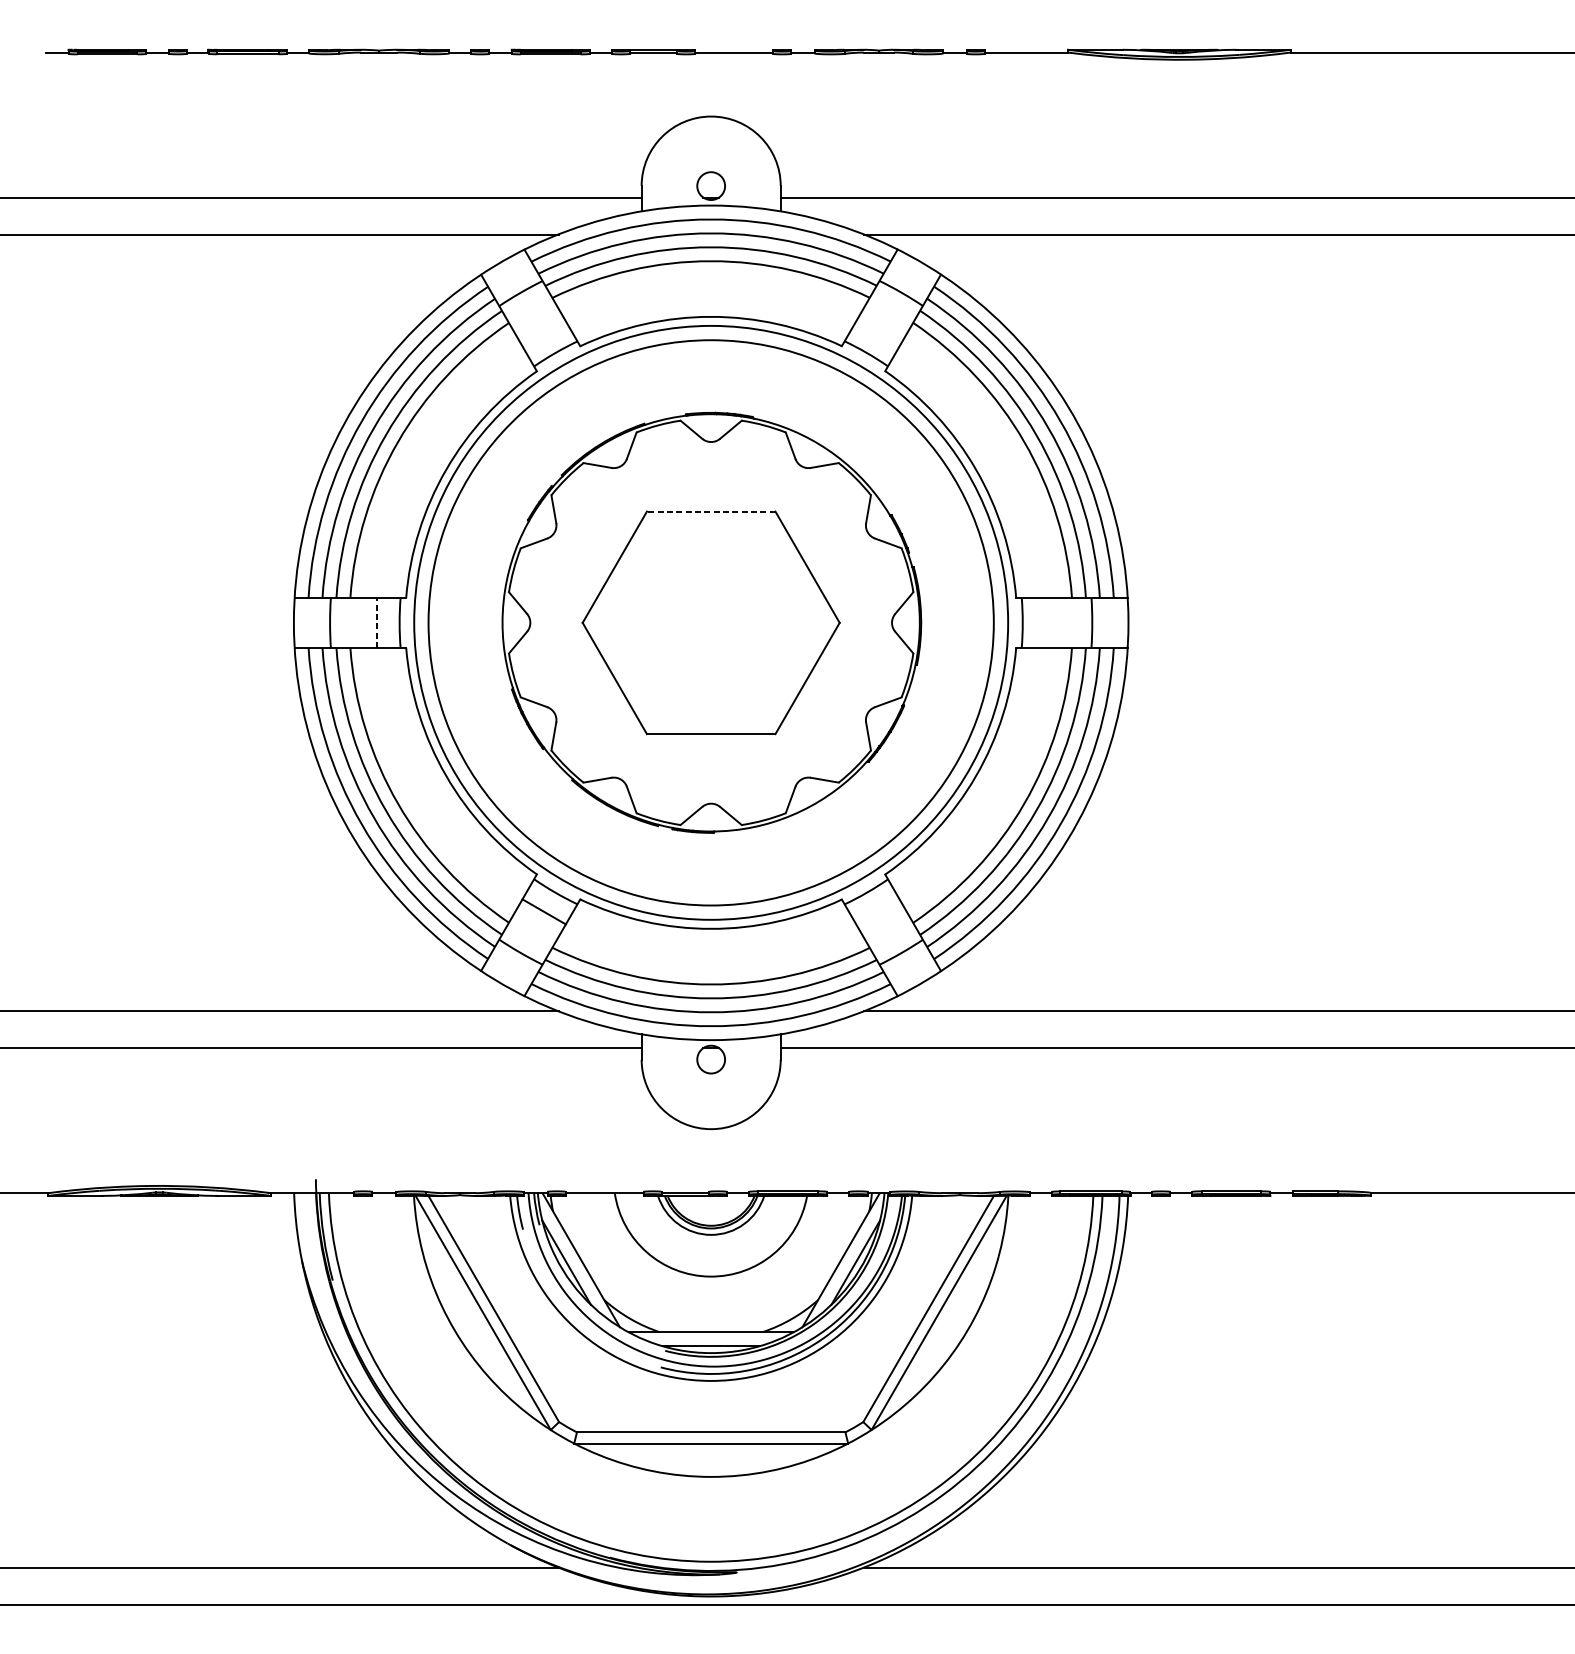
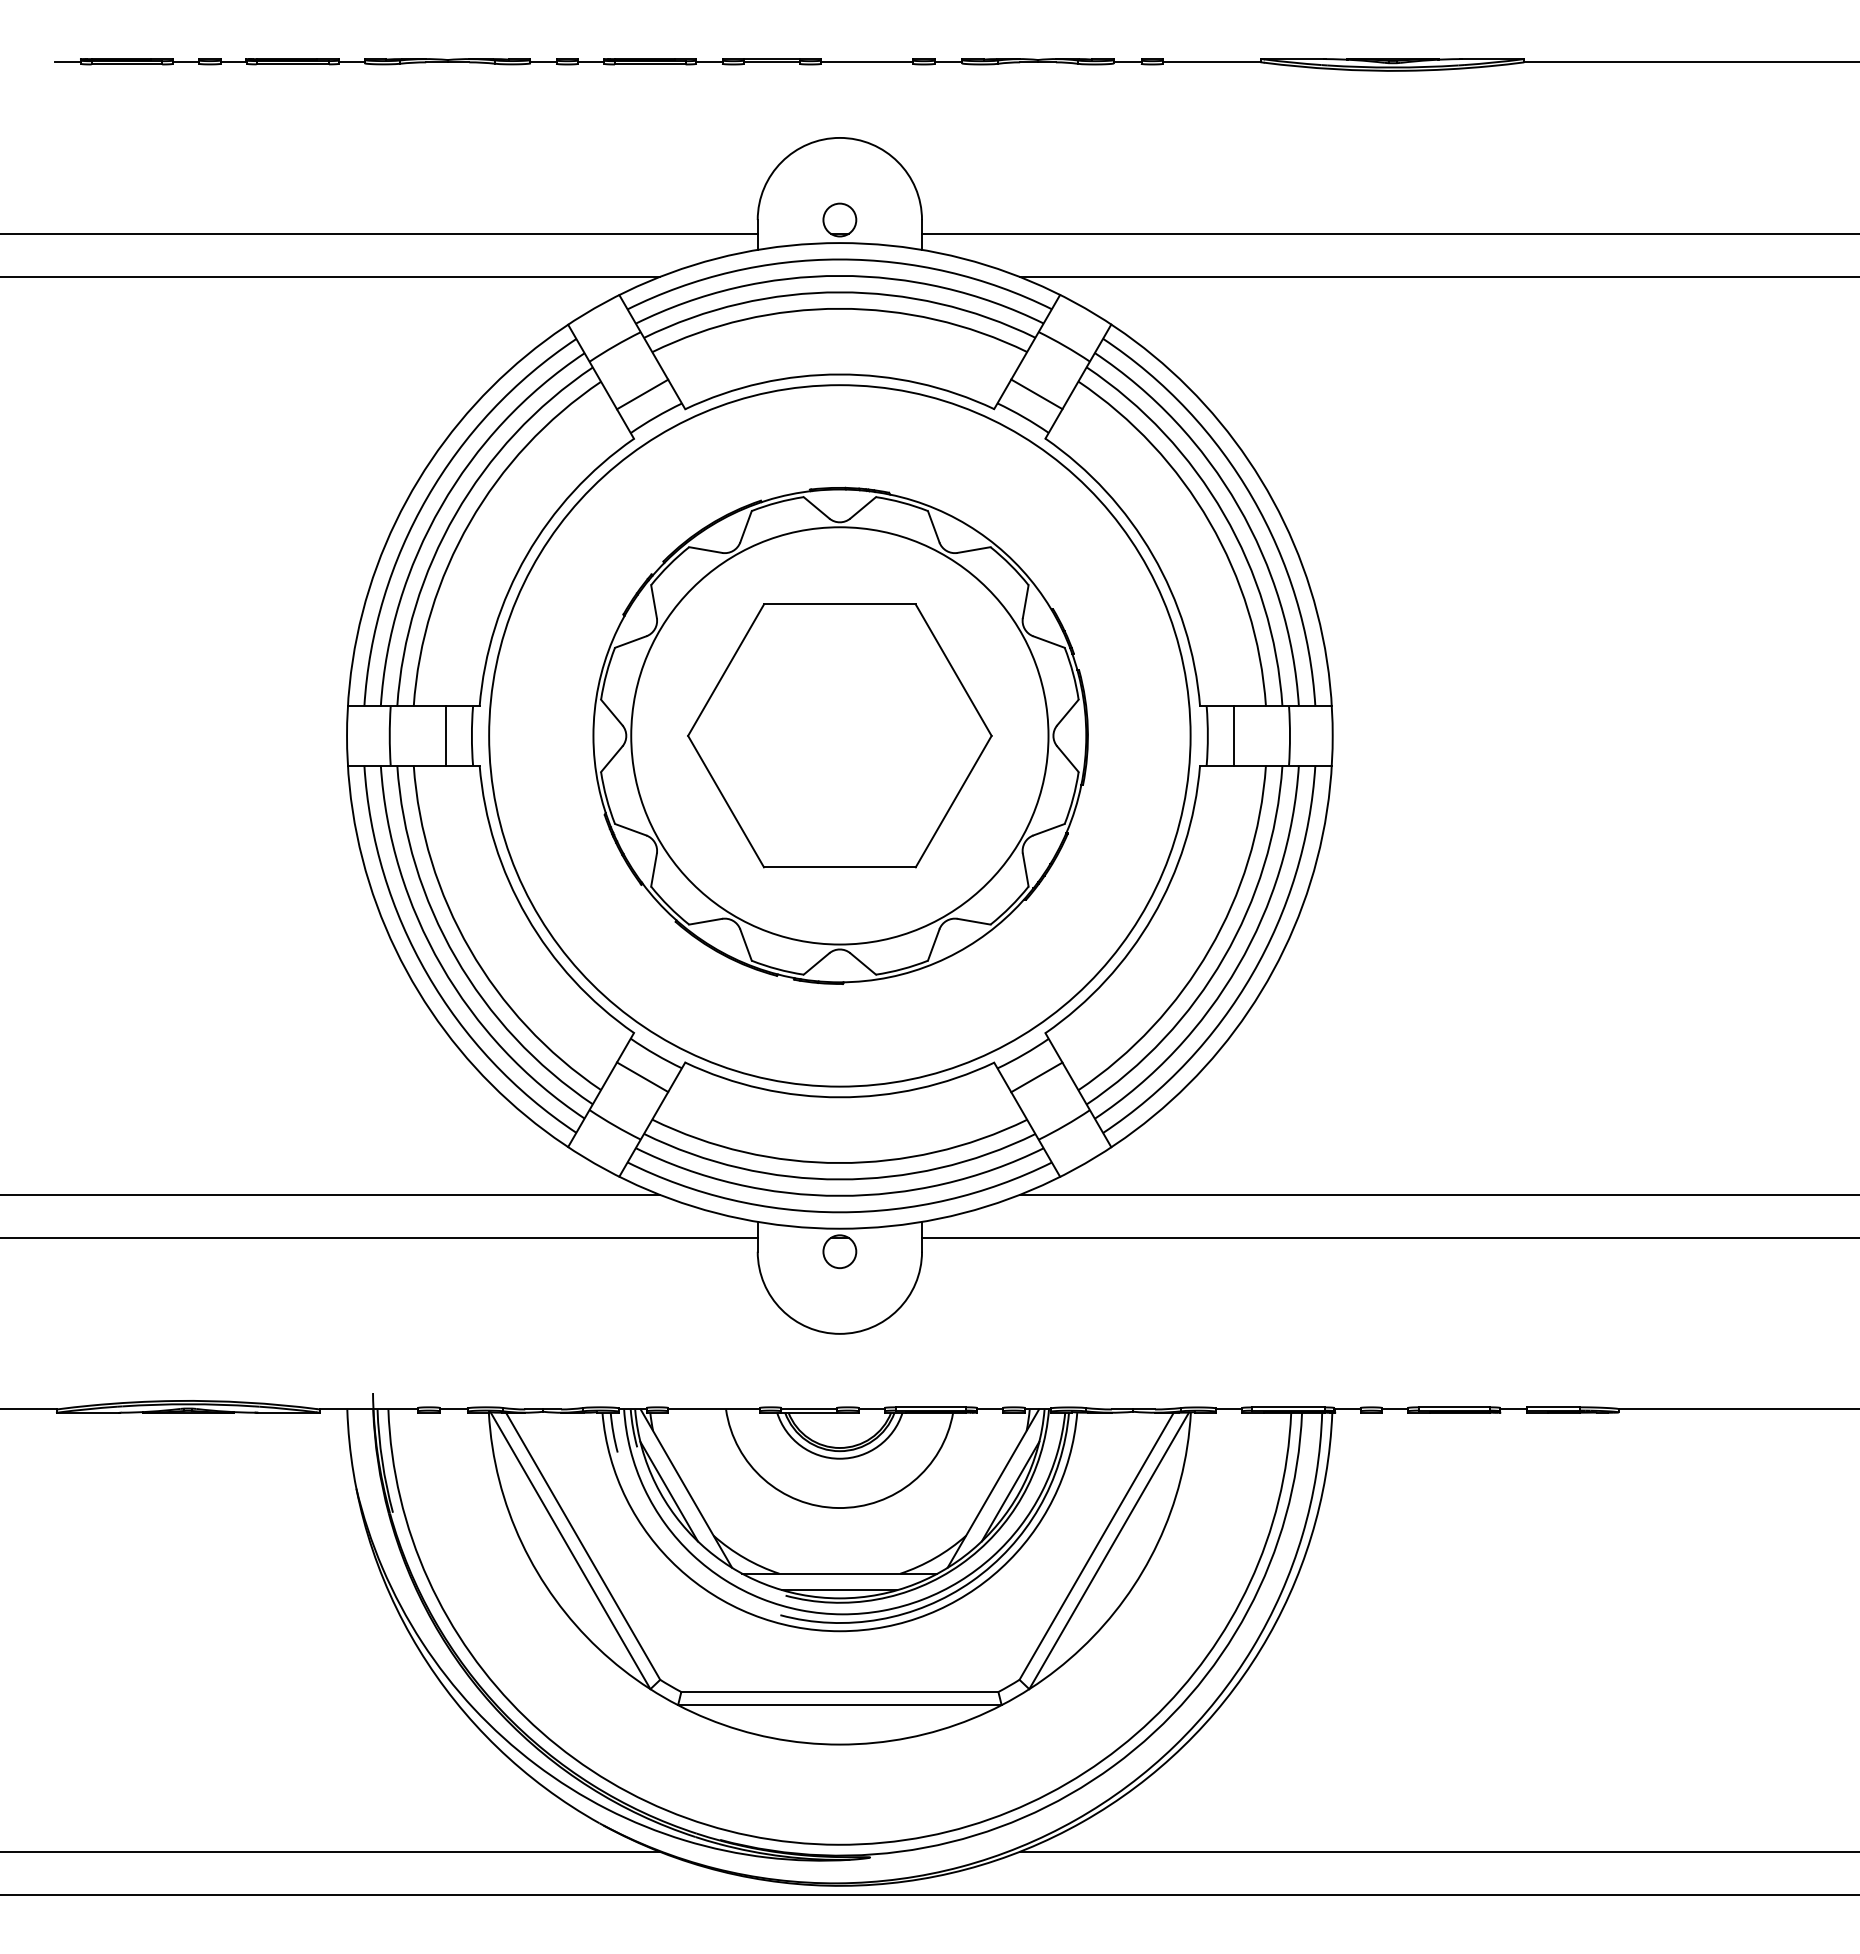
line: (544, 333) -> (642, 394), added
line: (877, 333) -> (1036, 394), added
line: (710, 511) -> (839, 604), dashed -> solid
circle: (710, 622) -> (839, 735), size x0.62
line: (1045, 622) -> (1234, 735), added
line: (377, 623) -> (445, 736), dashed -> solid
line: (877, 912) -> (1036, 1077), added

